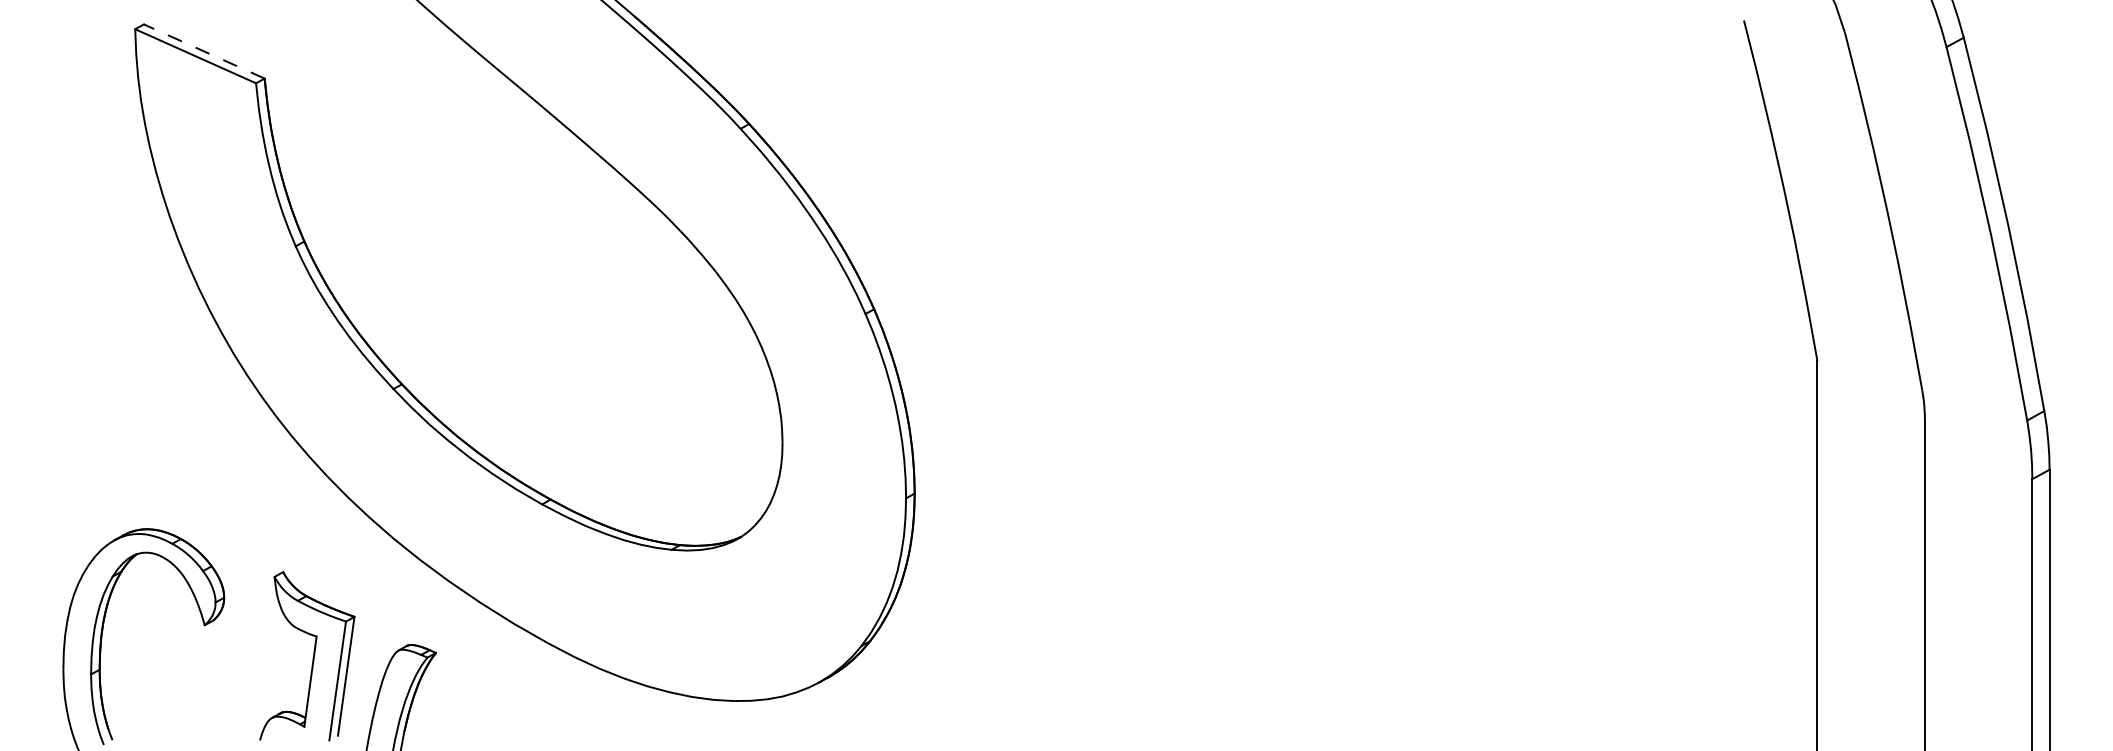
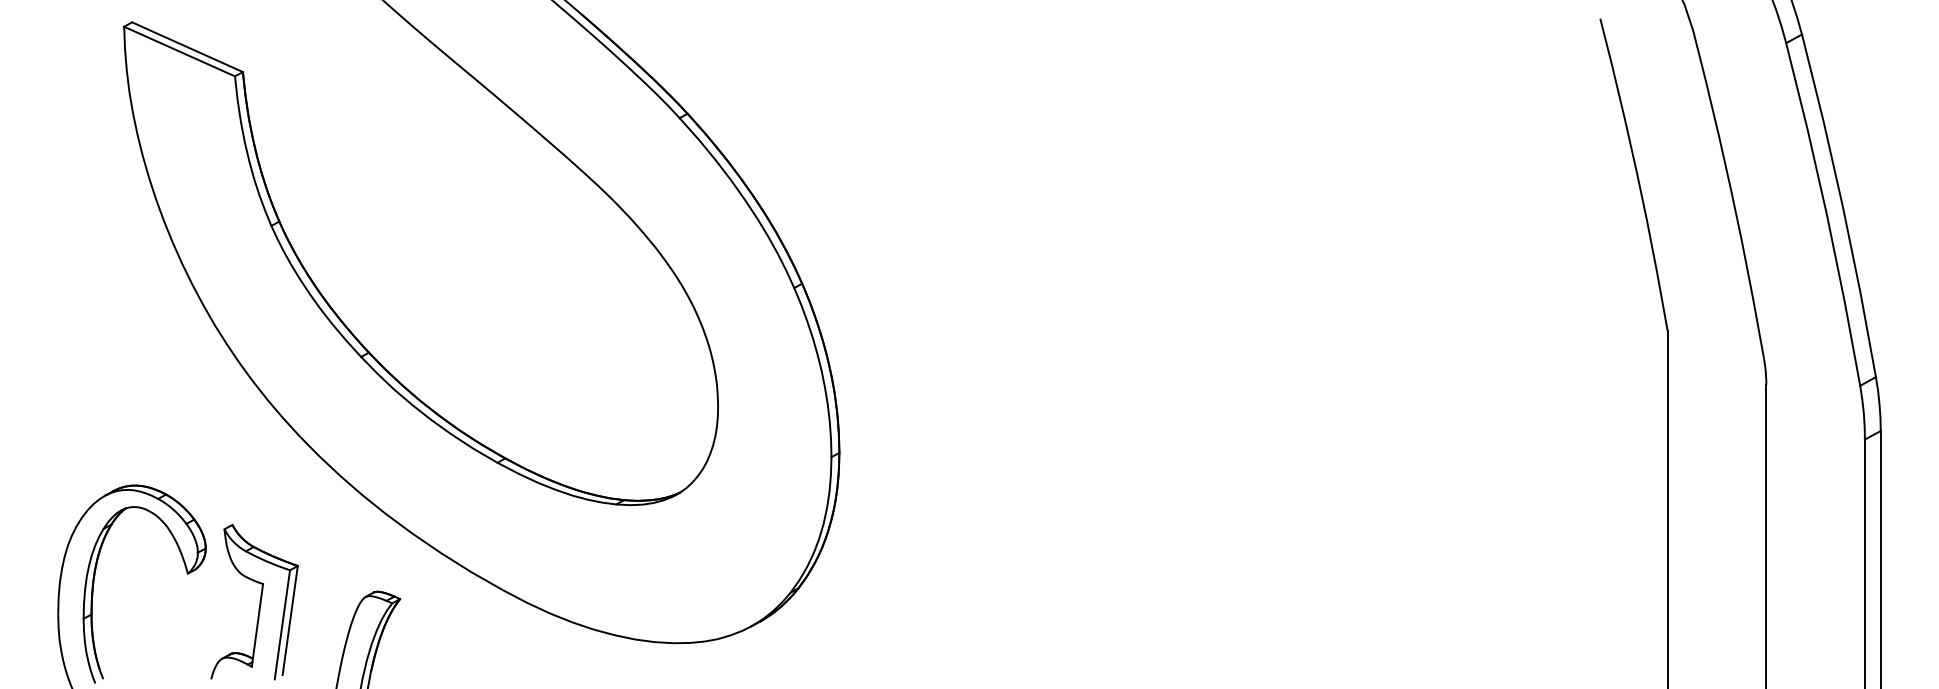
line: (203, 51) -> (186, 47), dashed -> solid
part: (307, 656) -> (254, 602), moved

